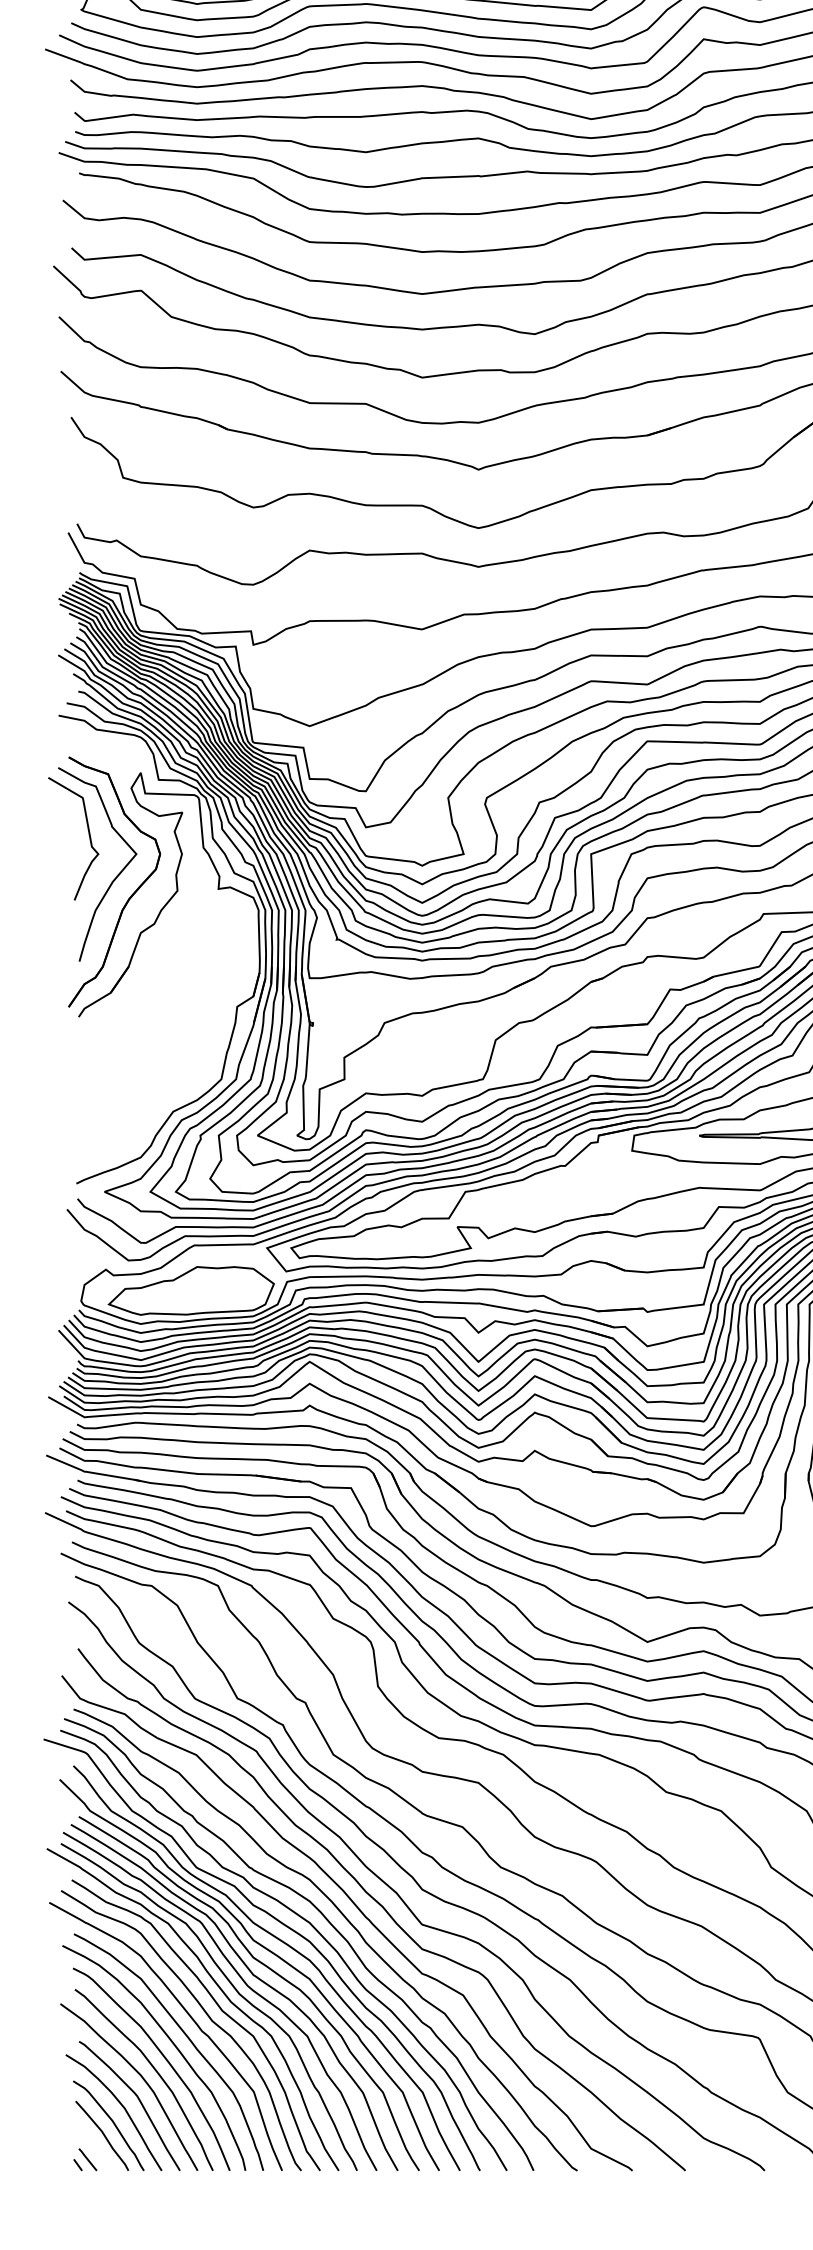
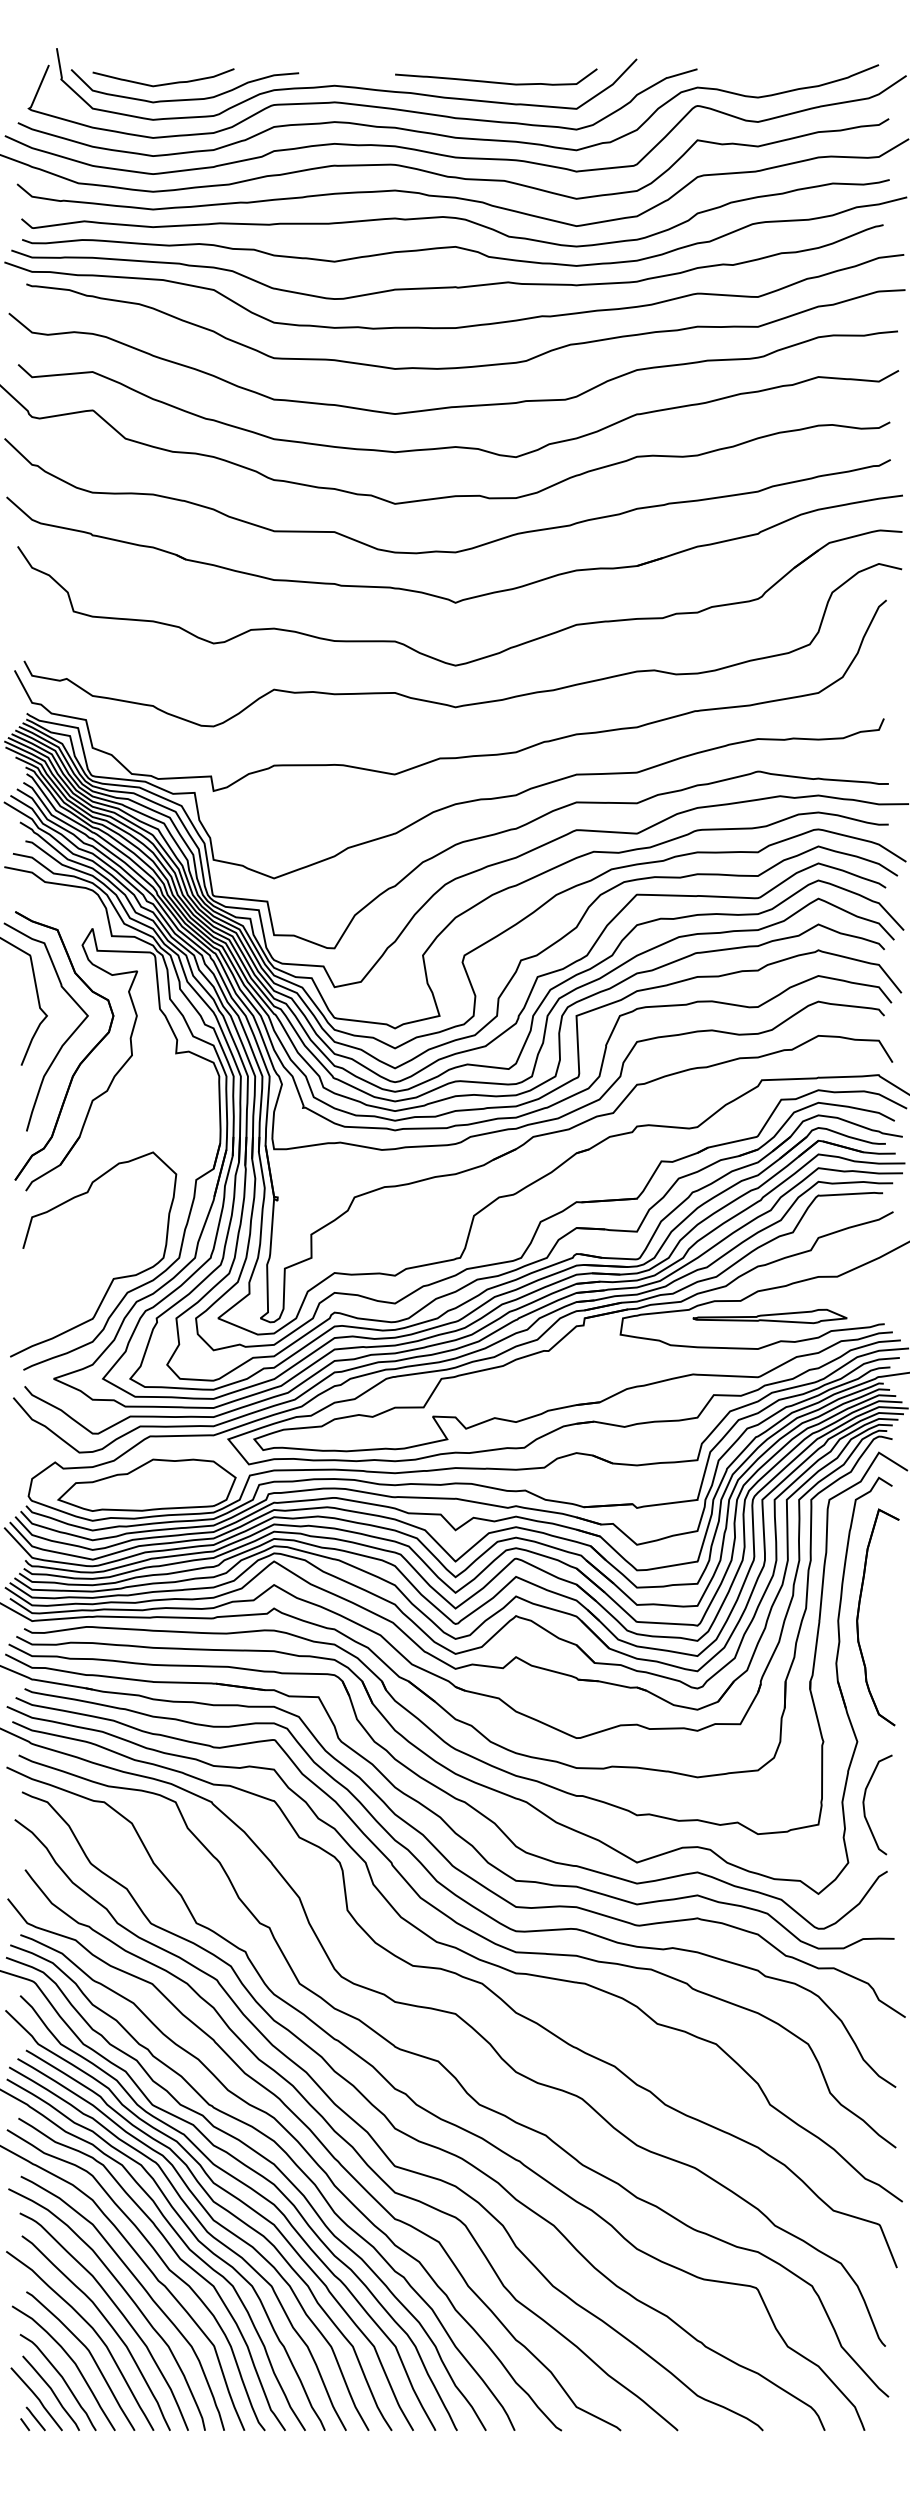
curve: (159, 1098) -> (112, 1278), added
line: (88, 2140) -> (36, 2398), added

